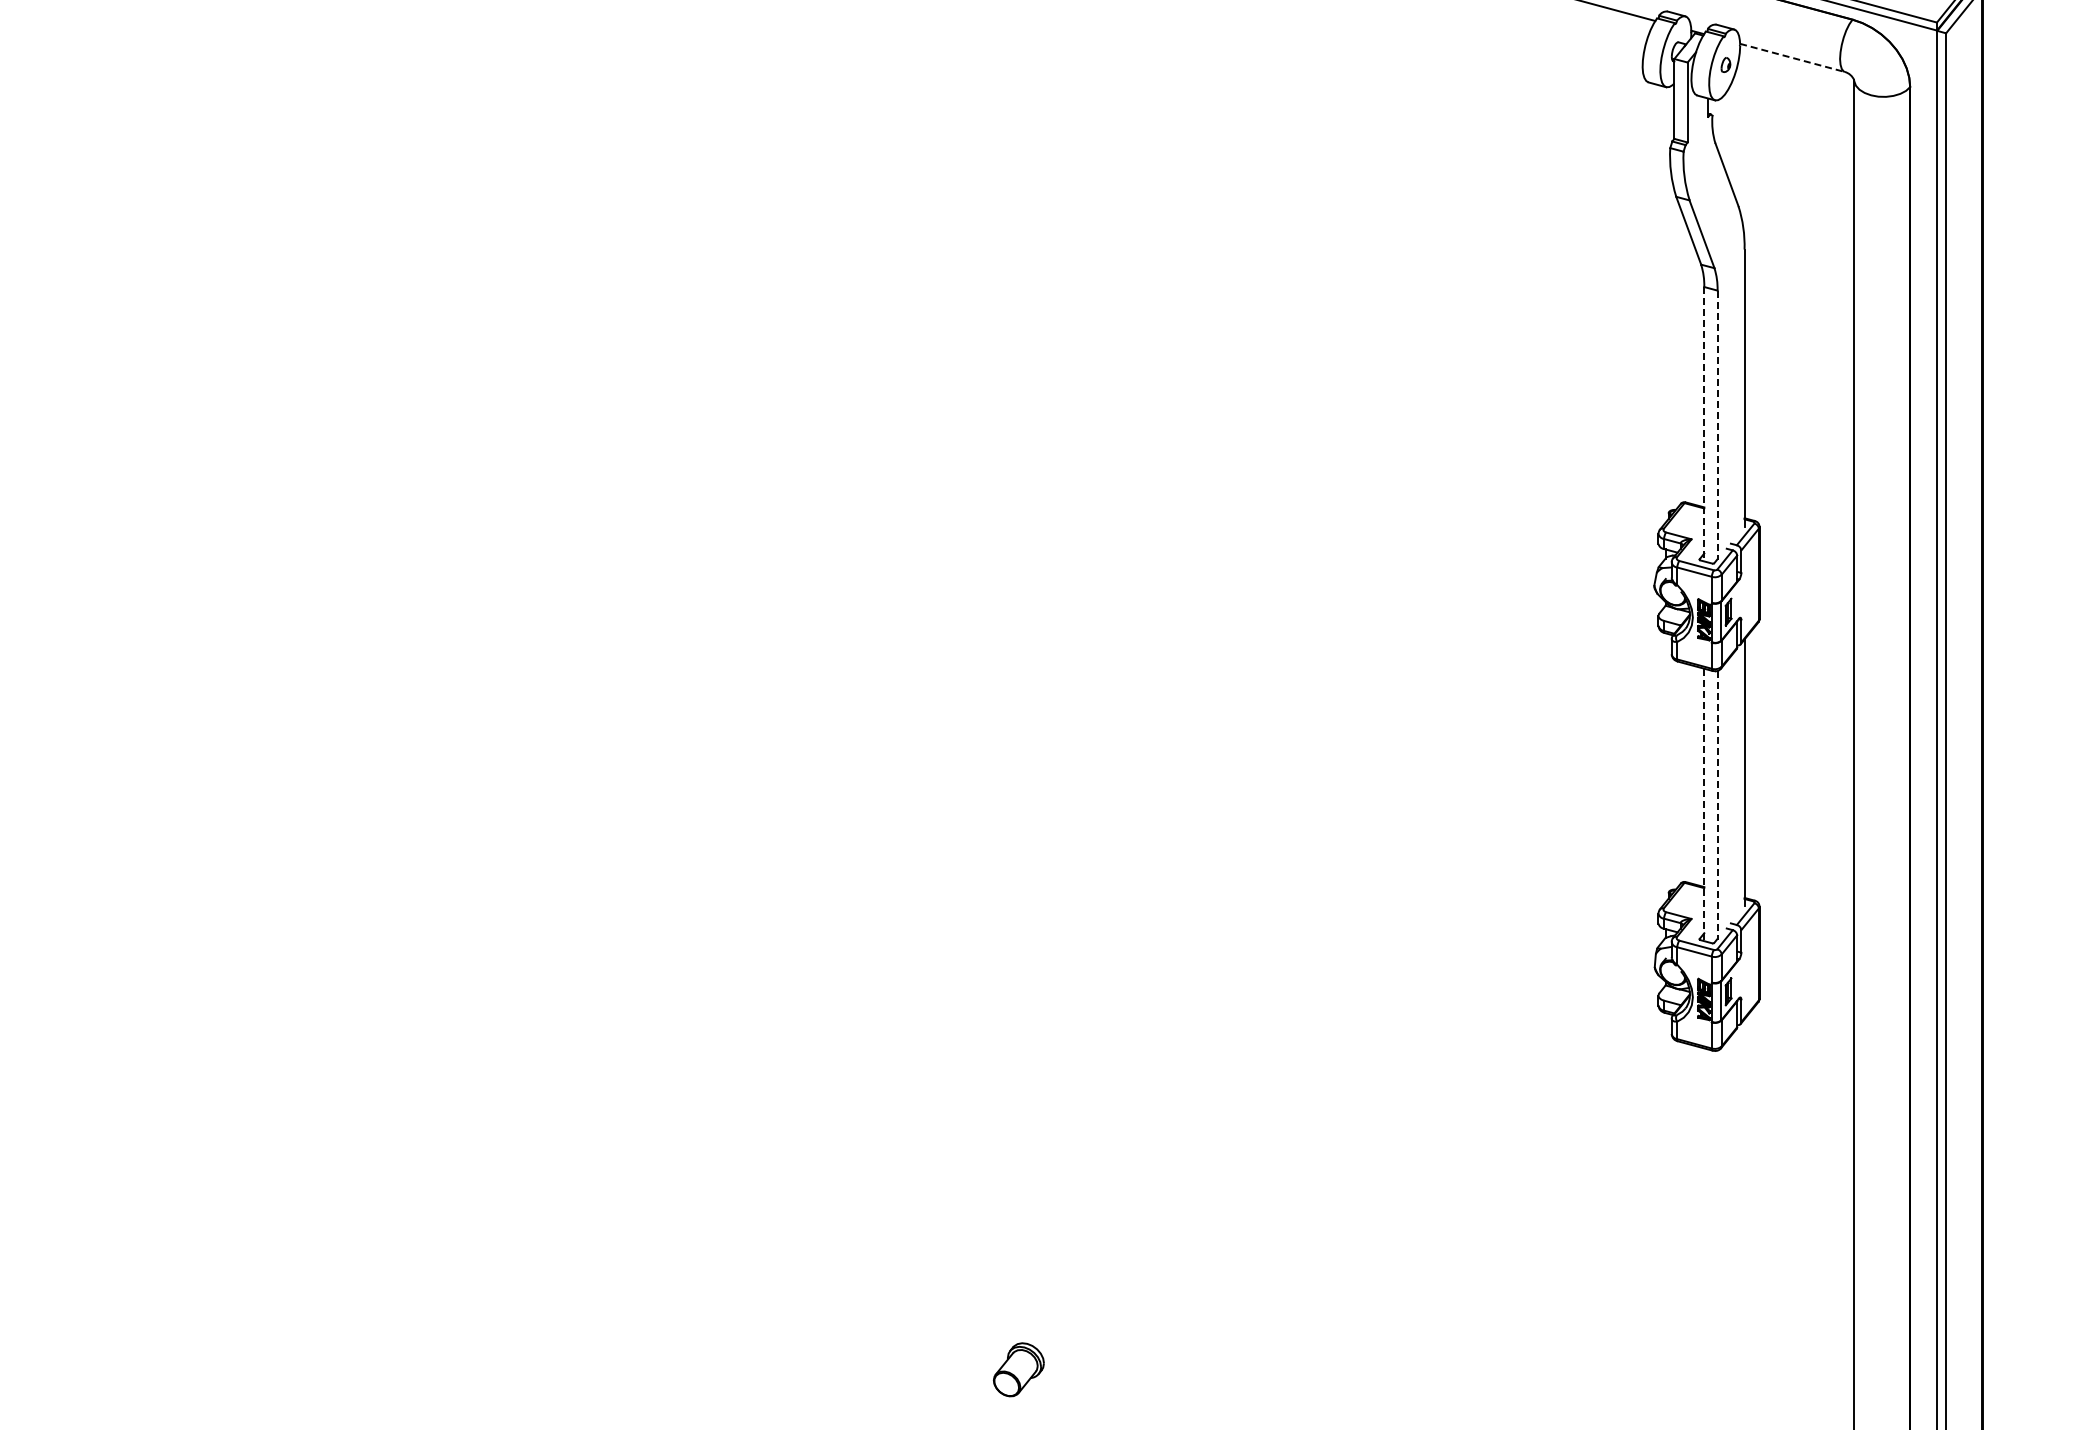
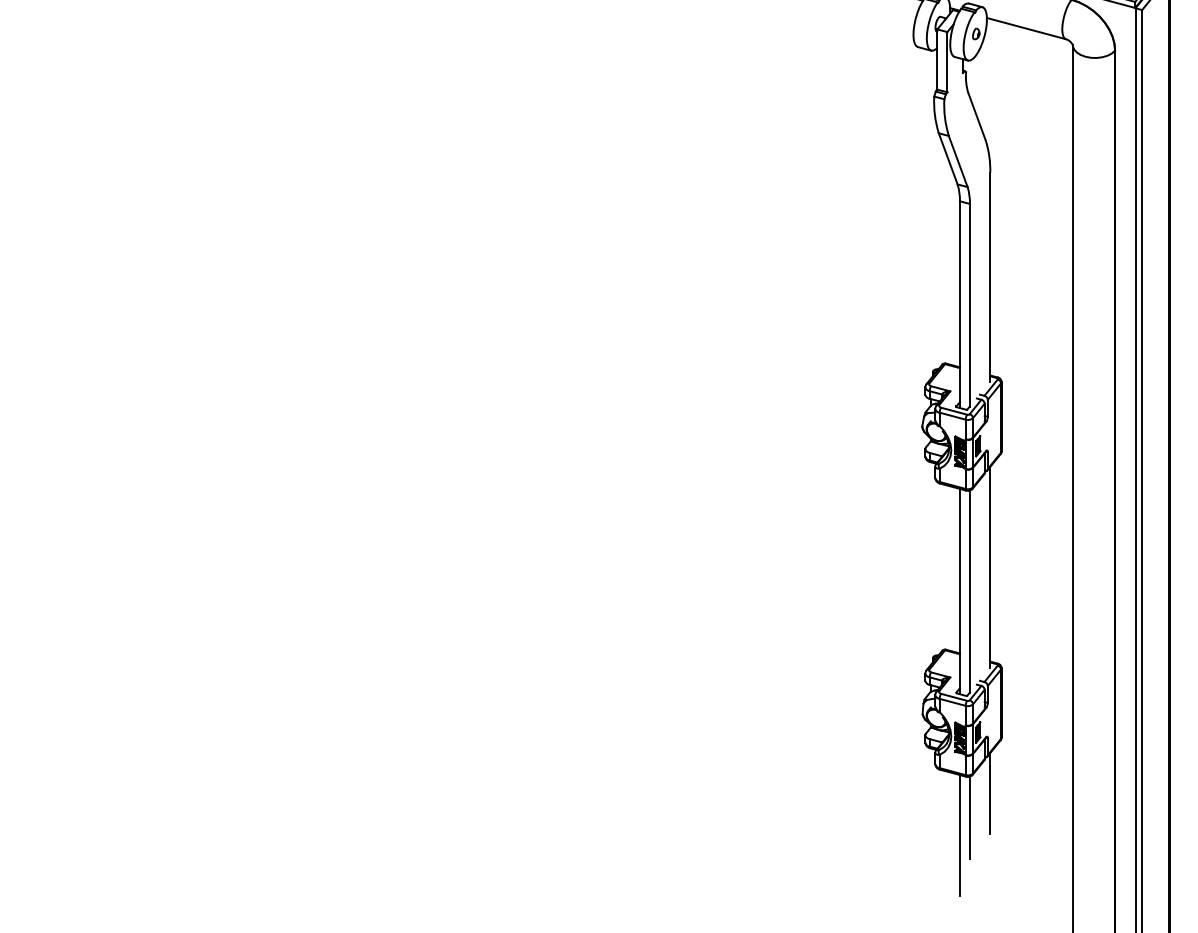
line: (1792, 58) -> (1026, 29), dashed -> solid
line: (1704, 424) -> (960, 304), dashed -> solid
line: (1717, 425) -> (969, 305), dashed -> solid
line: (1704, 805) -> (960, 591), dashed -> solid
line: (1717, 805) -> (969, 591), dashed -> solid
line: (1744, 1072) -> (990, 793), added
line: (1717, 1104) -> (969, 817), added
line: (1704, 1128) -> (960, 835), added

